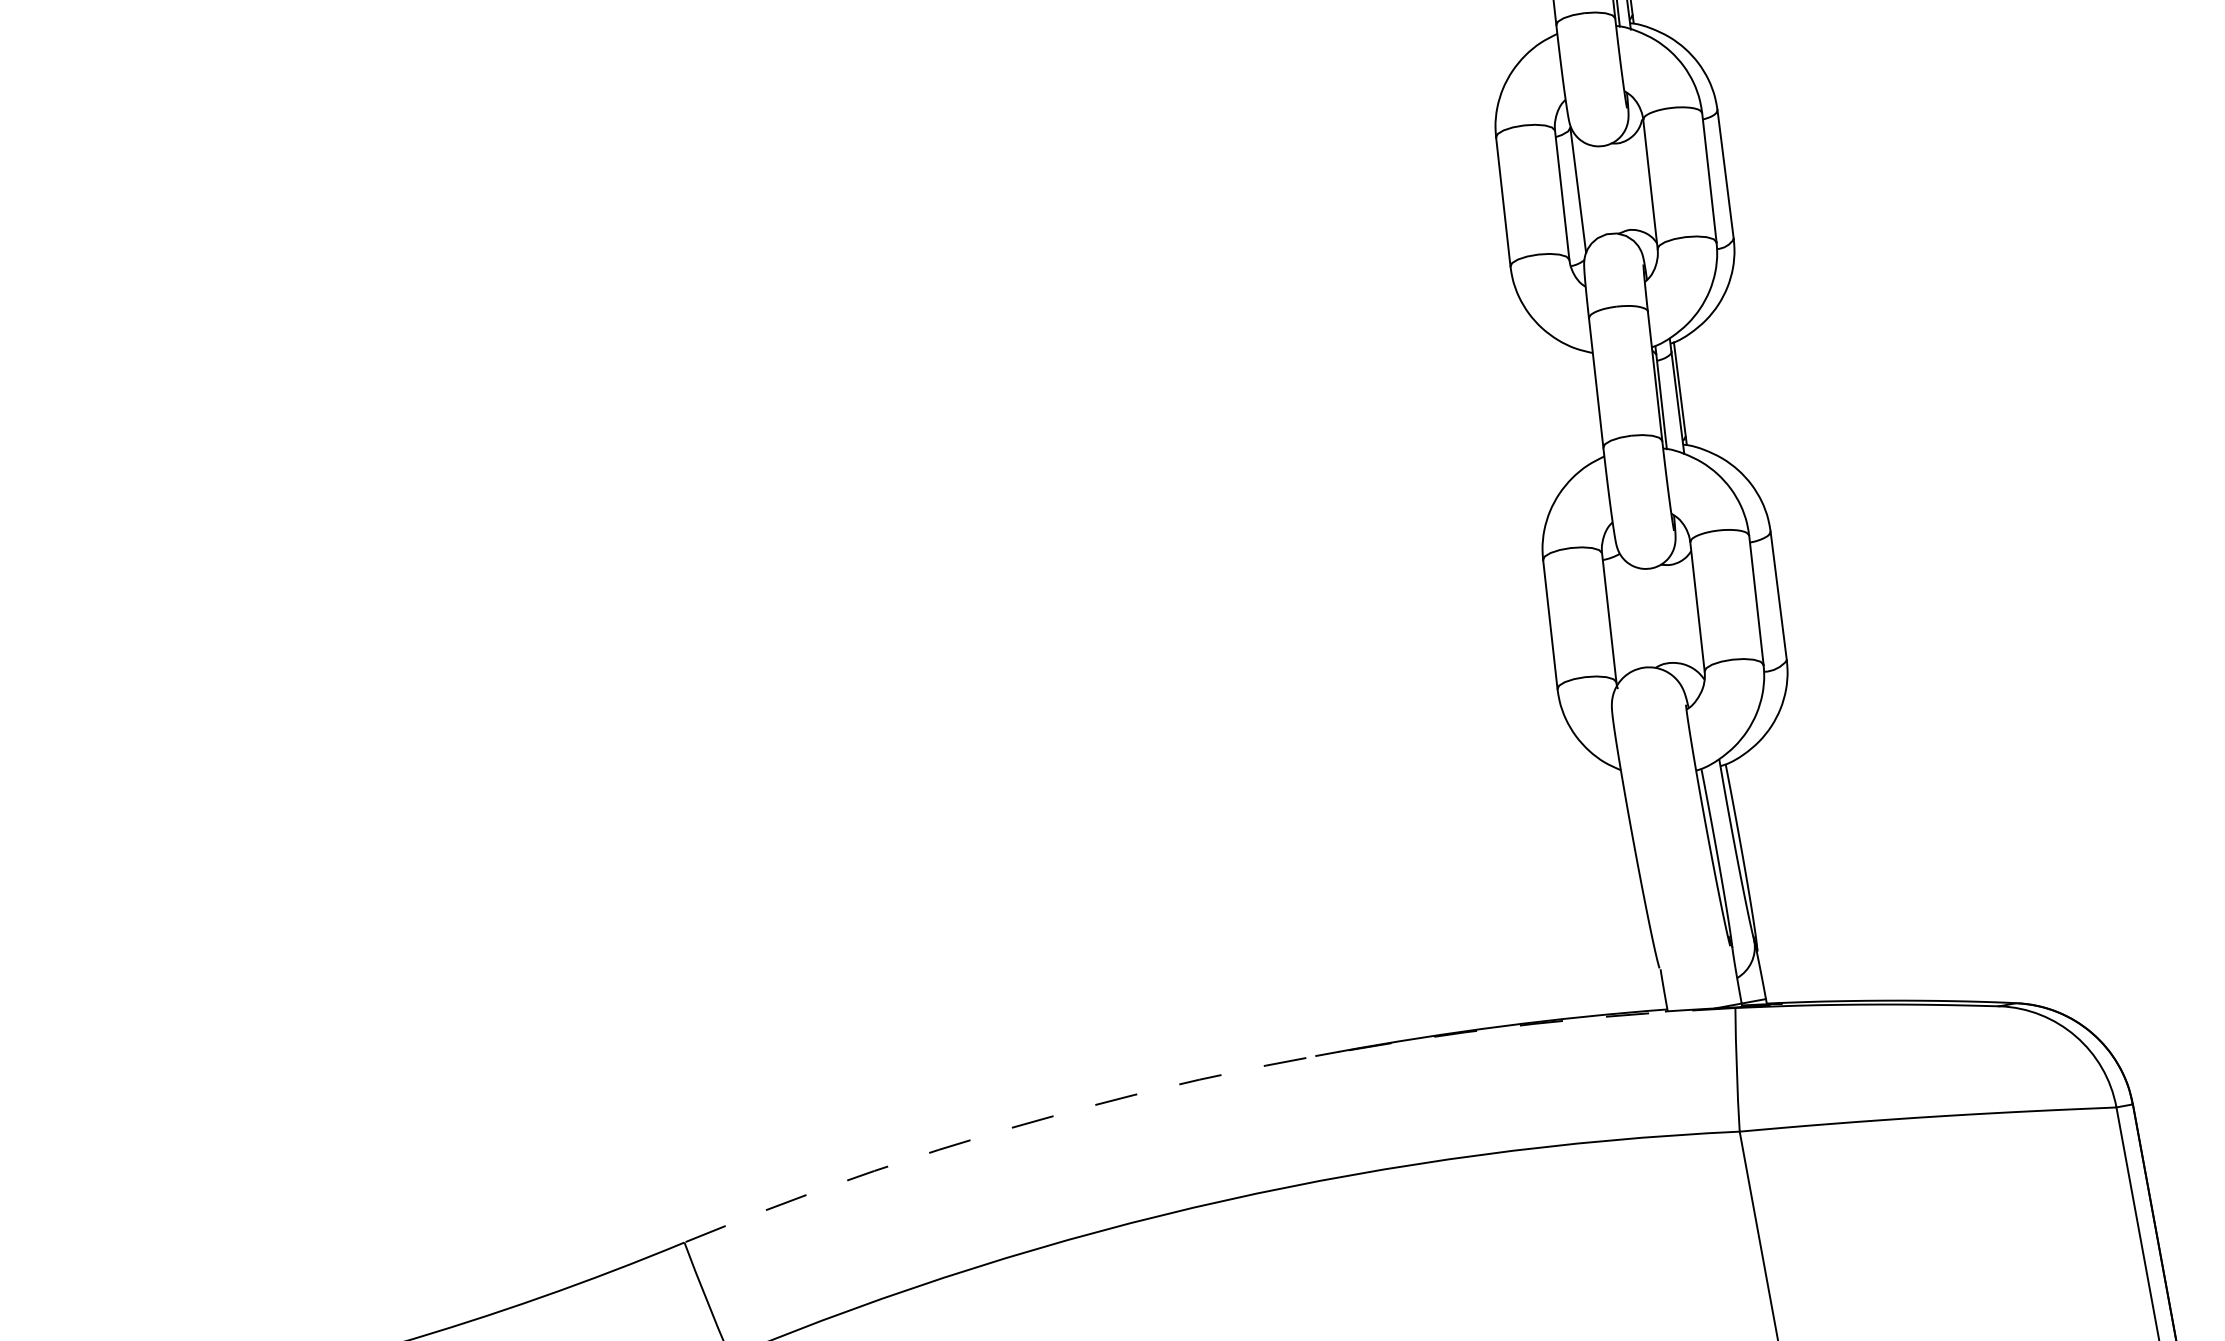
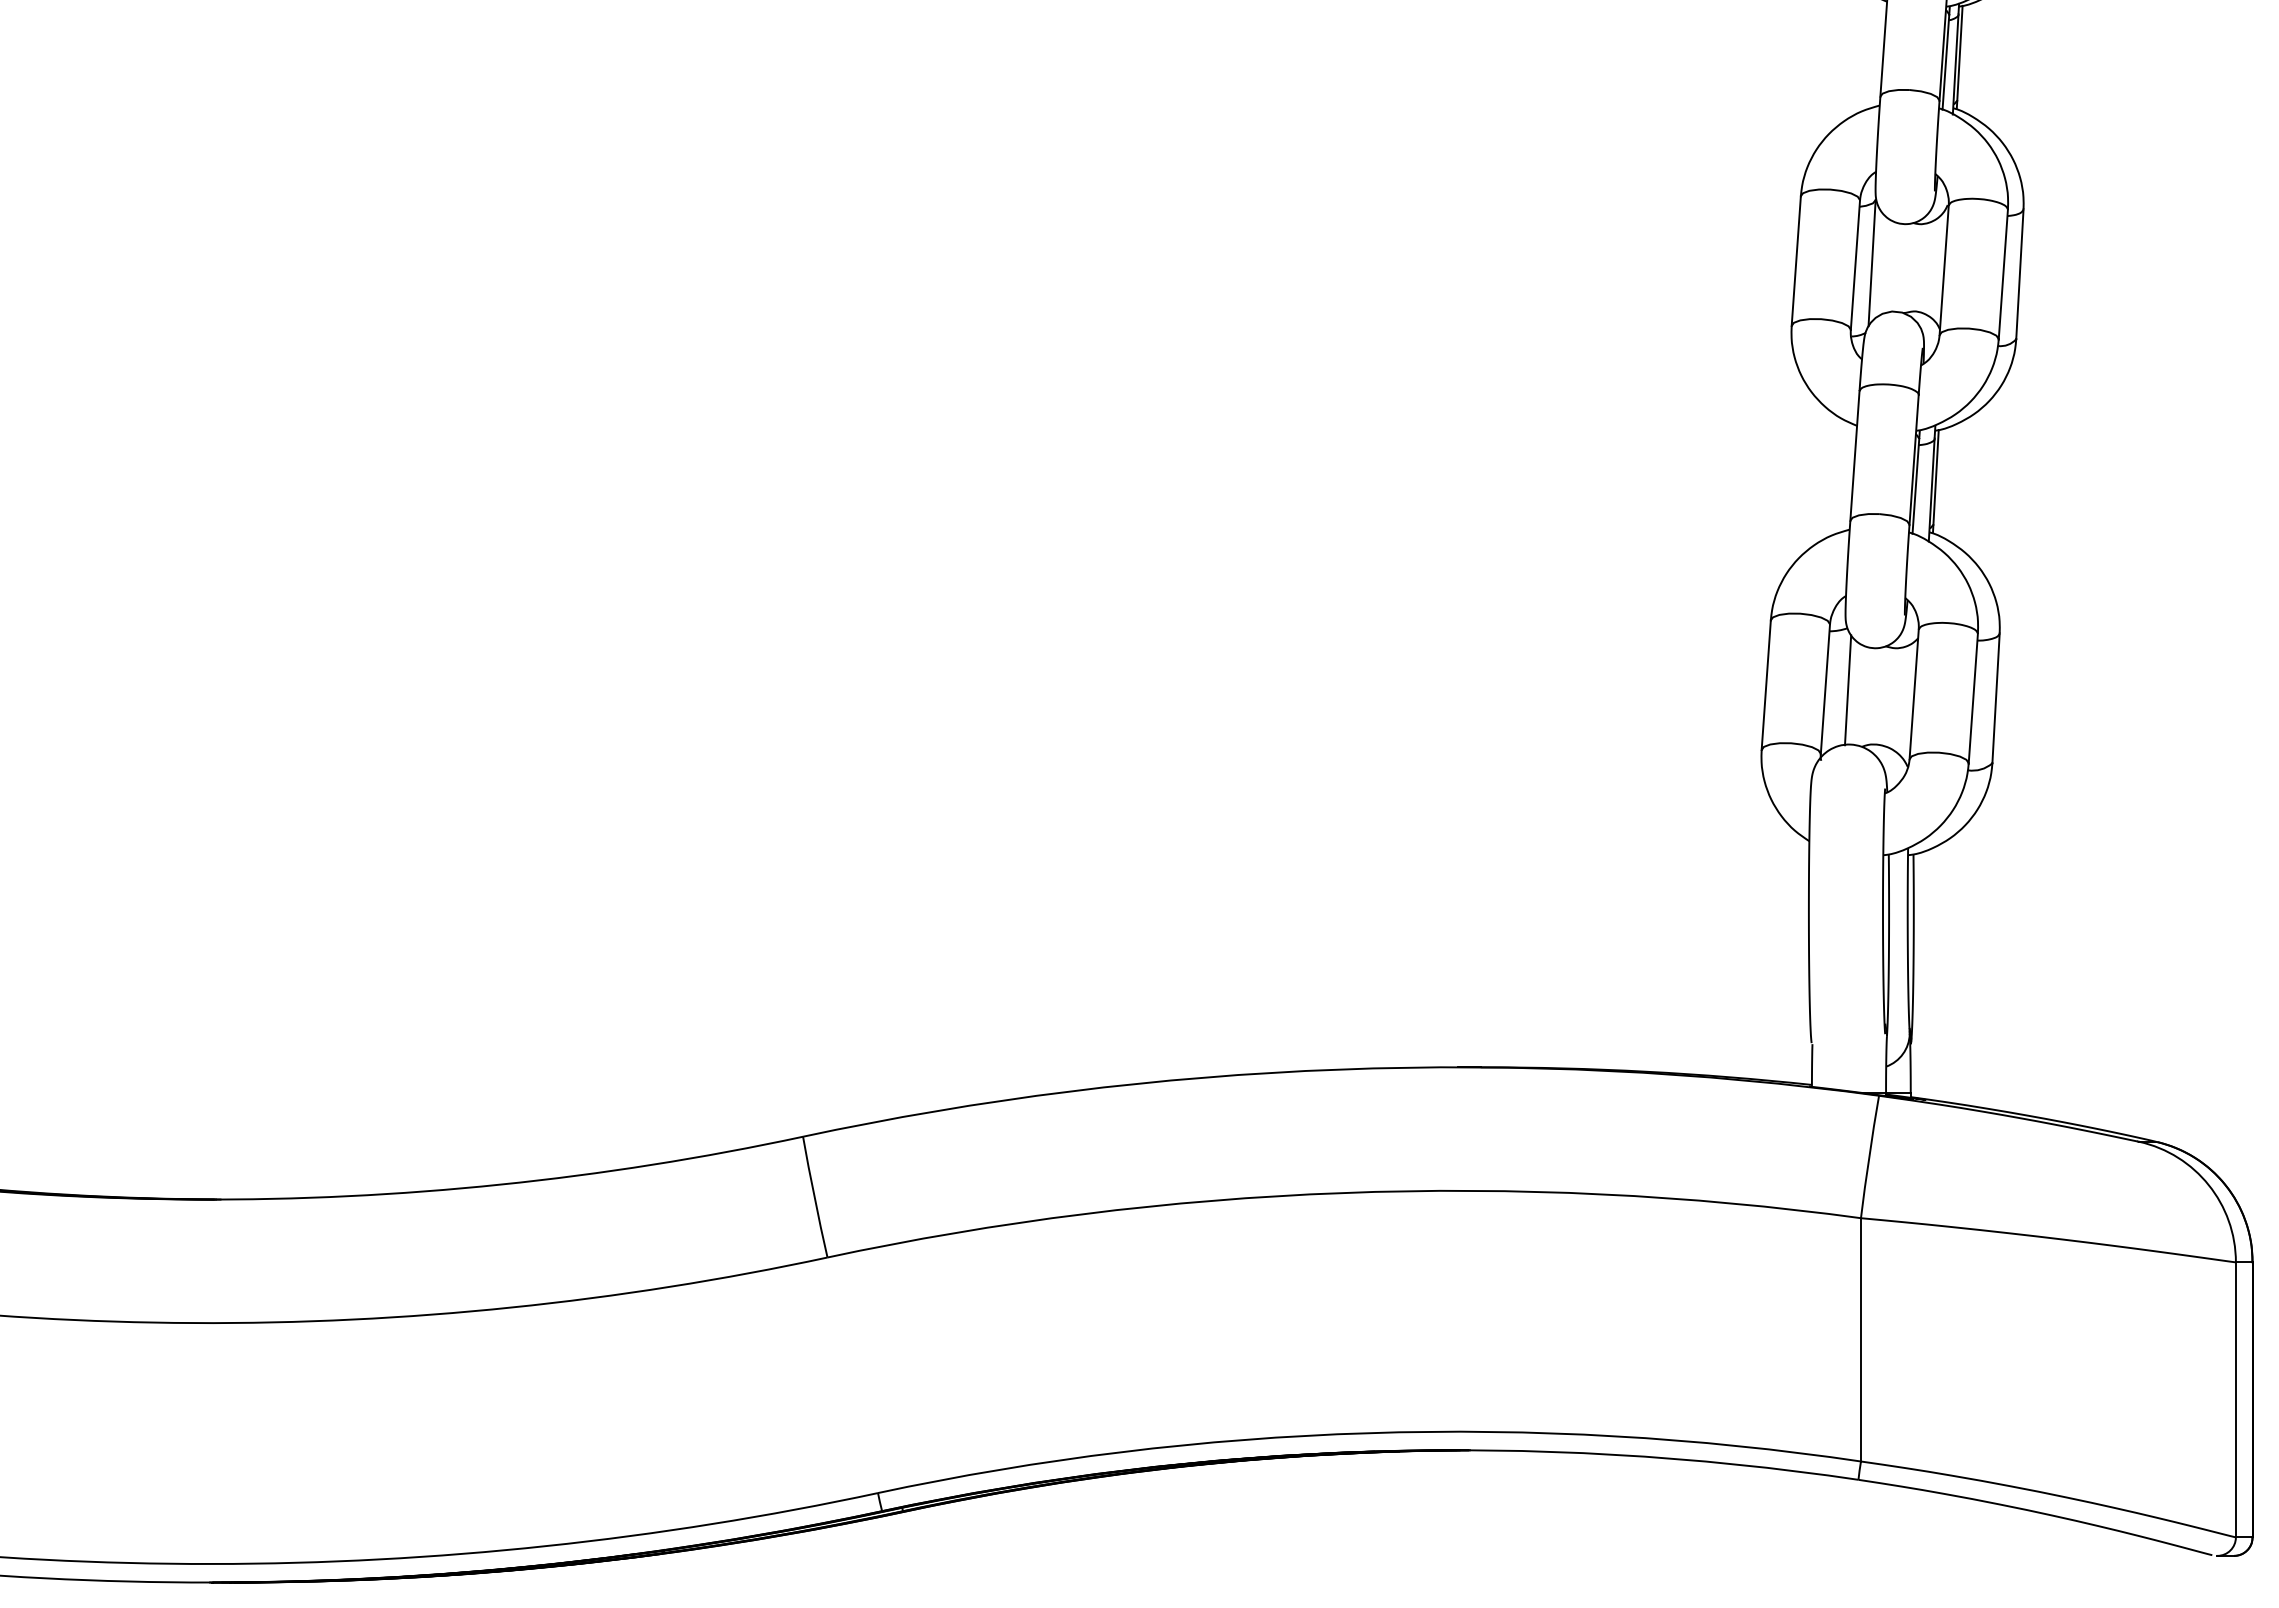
line: (1631, 615) -> (1847, 690), added
arc: (1199, 1079) -> (1339, 1069), dashed -> solid

